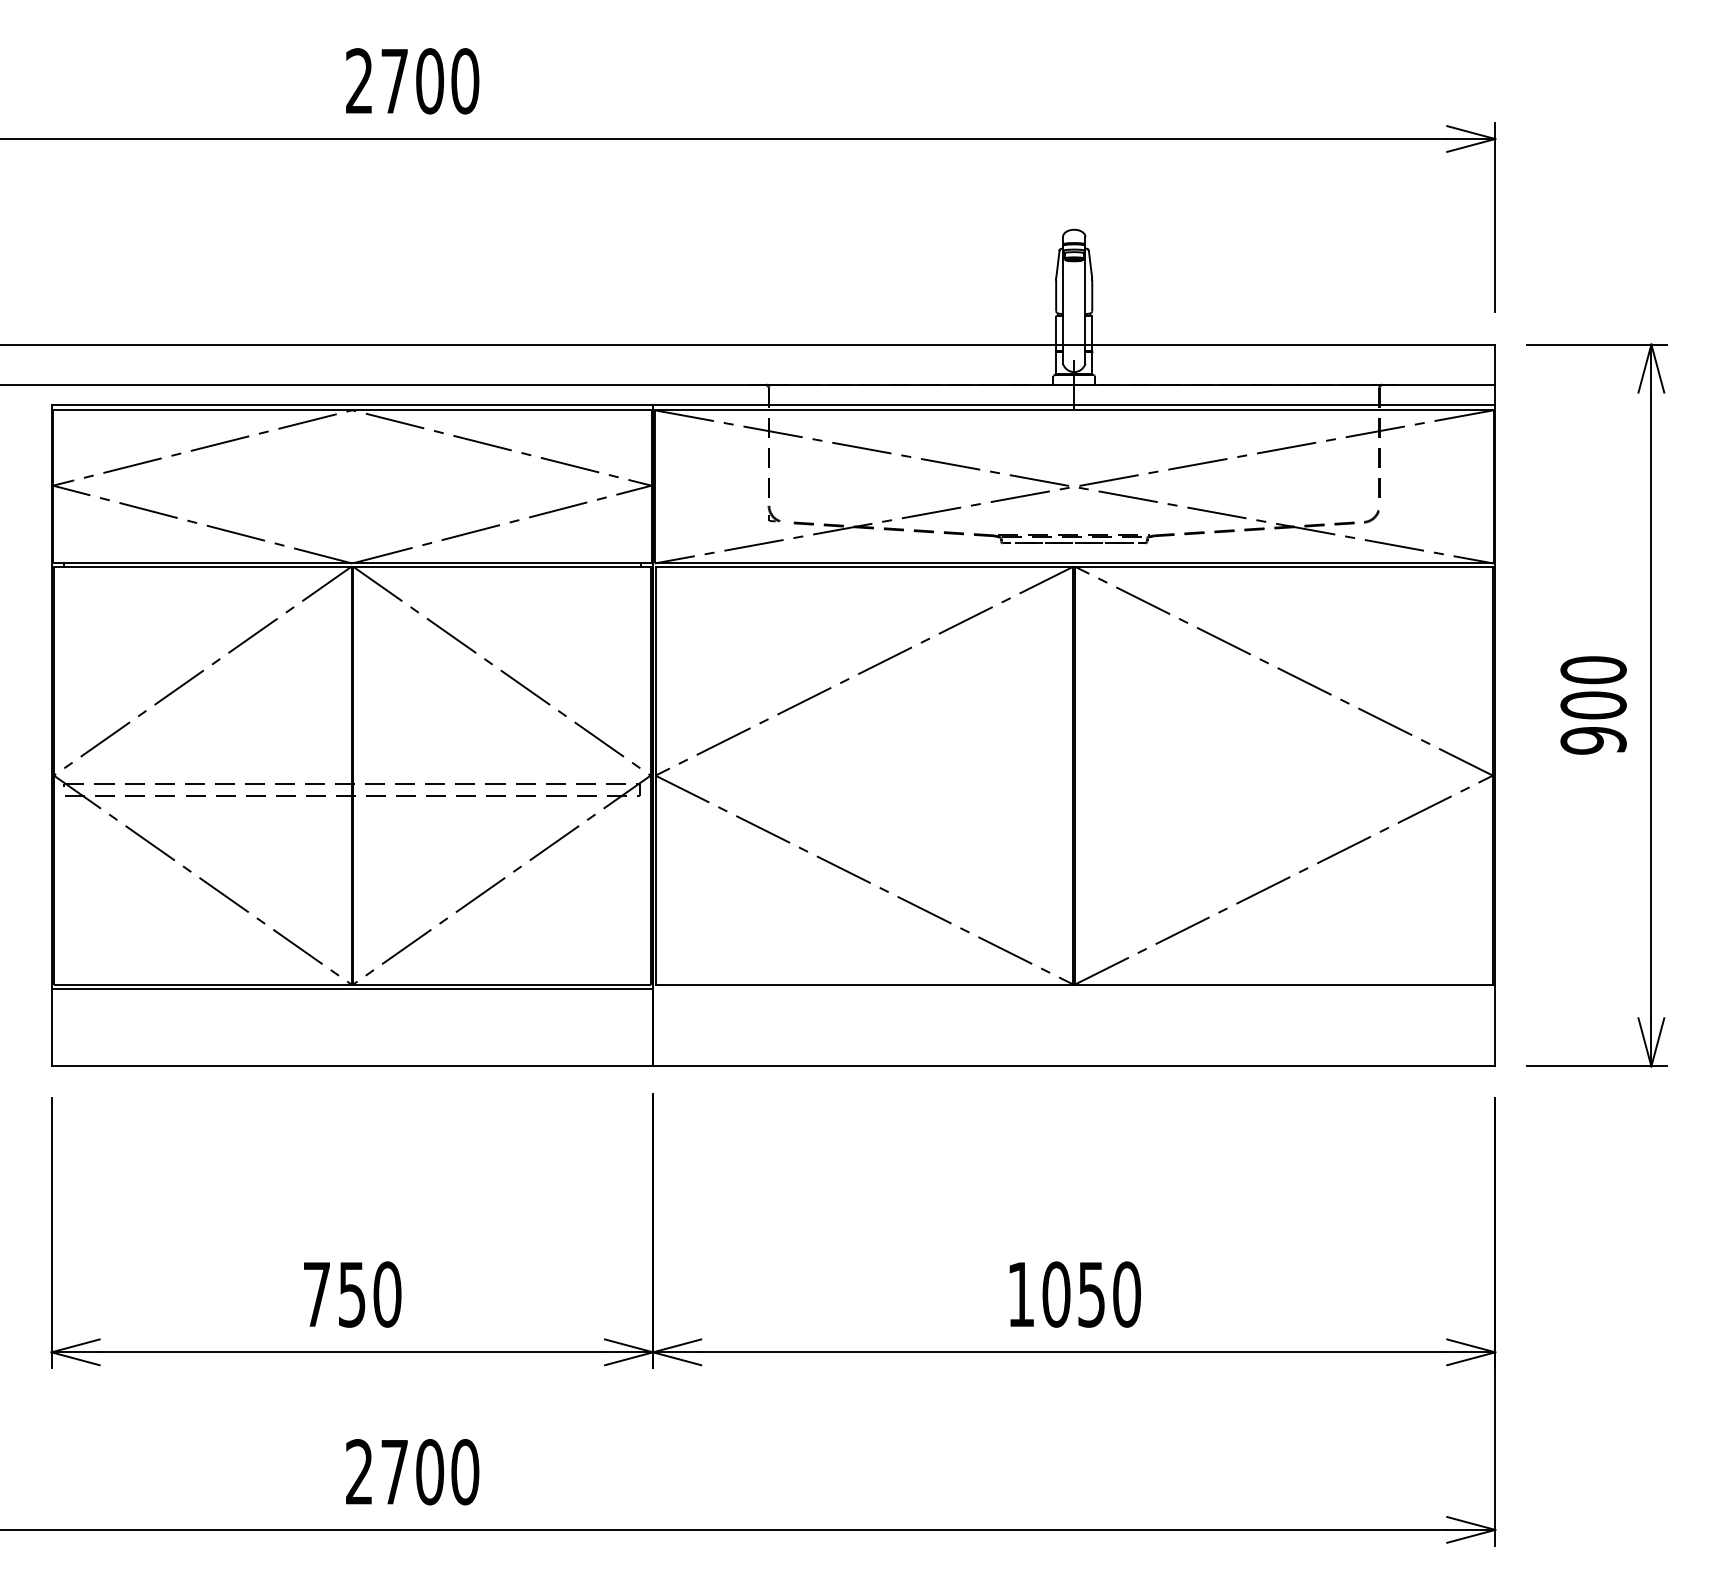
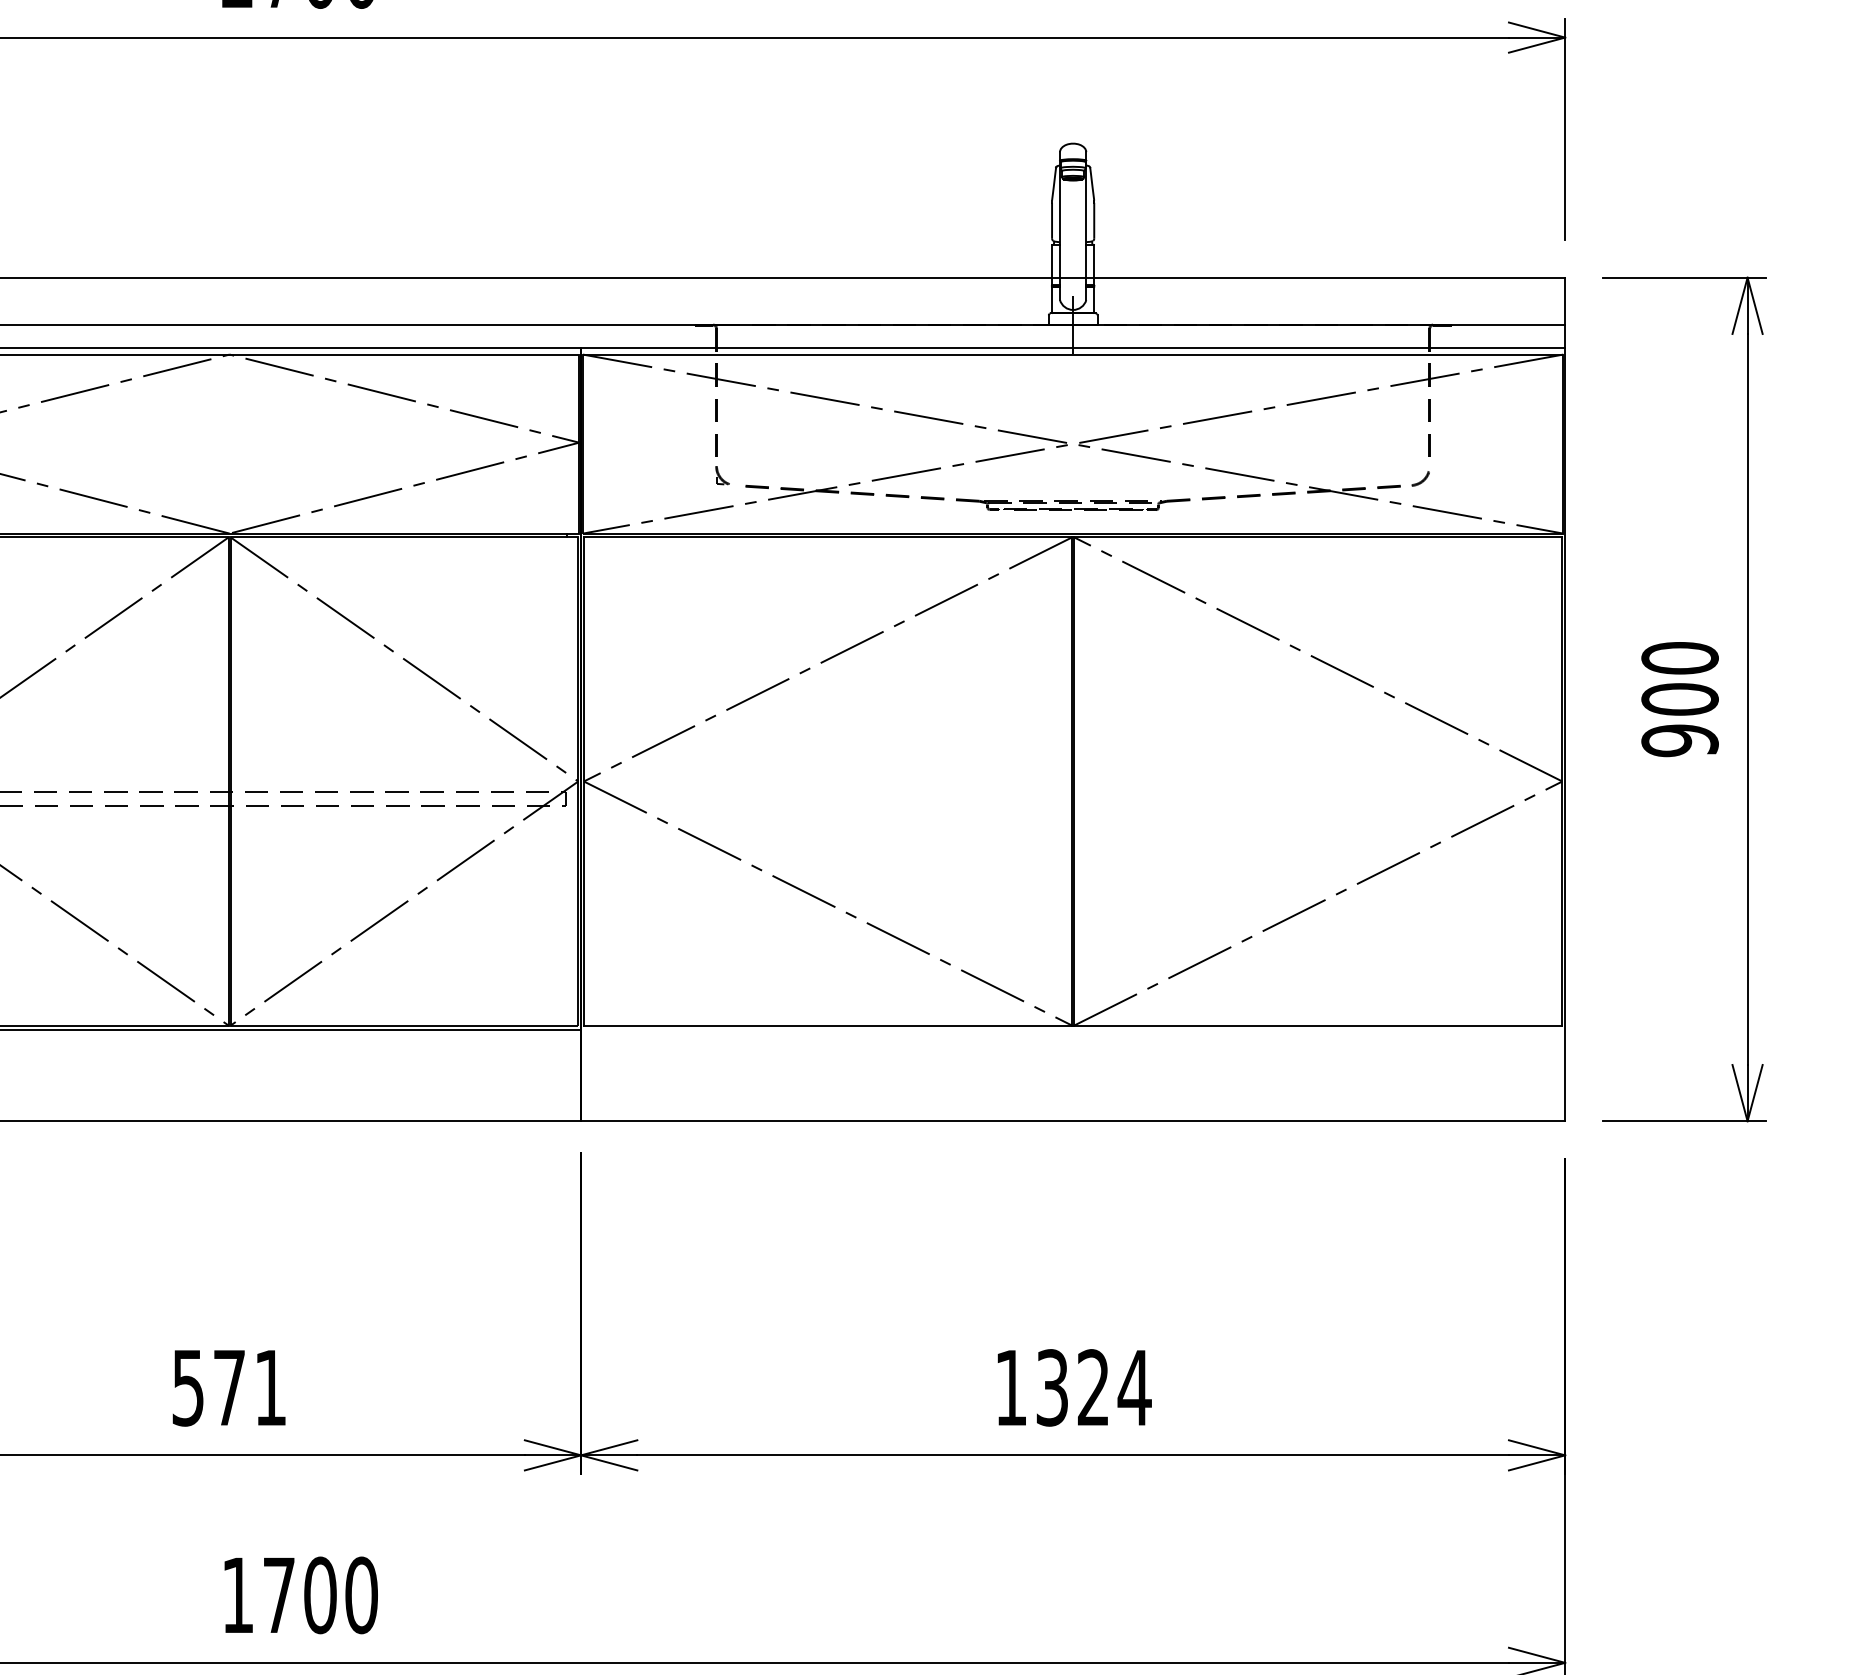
text: (352, 1294) -> (229, 1387), 750 -> 571
text: (1091, 1294) -> (1093, 1387), 1050 -> 1324
text: (359, 1471) -> (238, 1594), 2700 -> 1700

